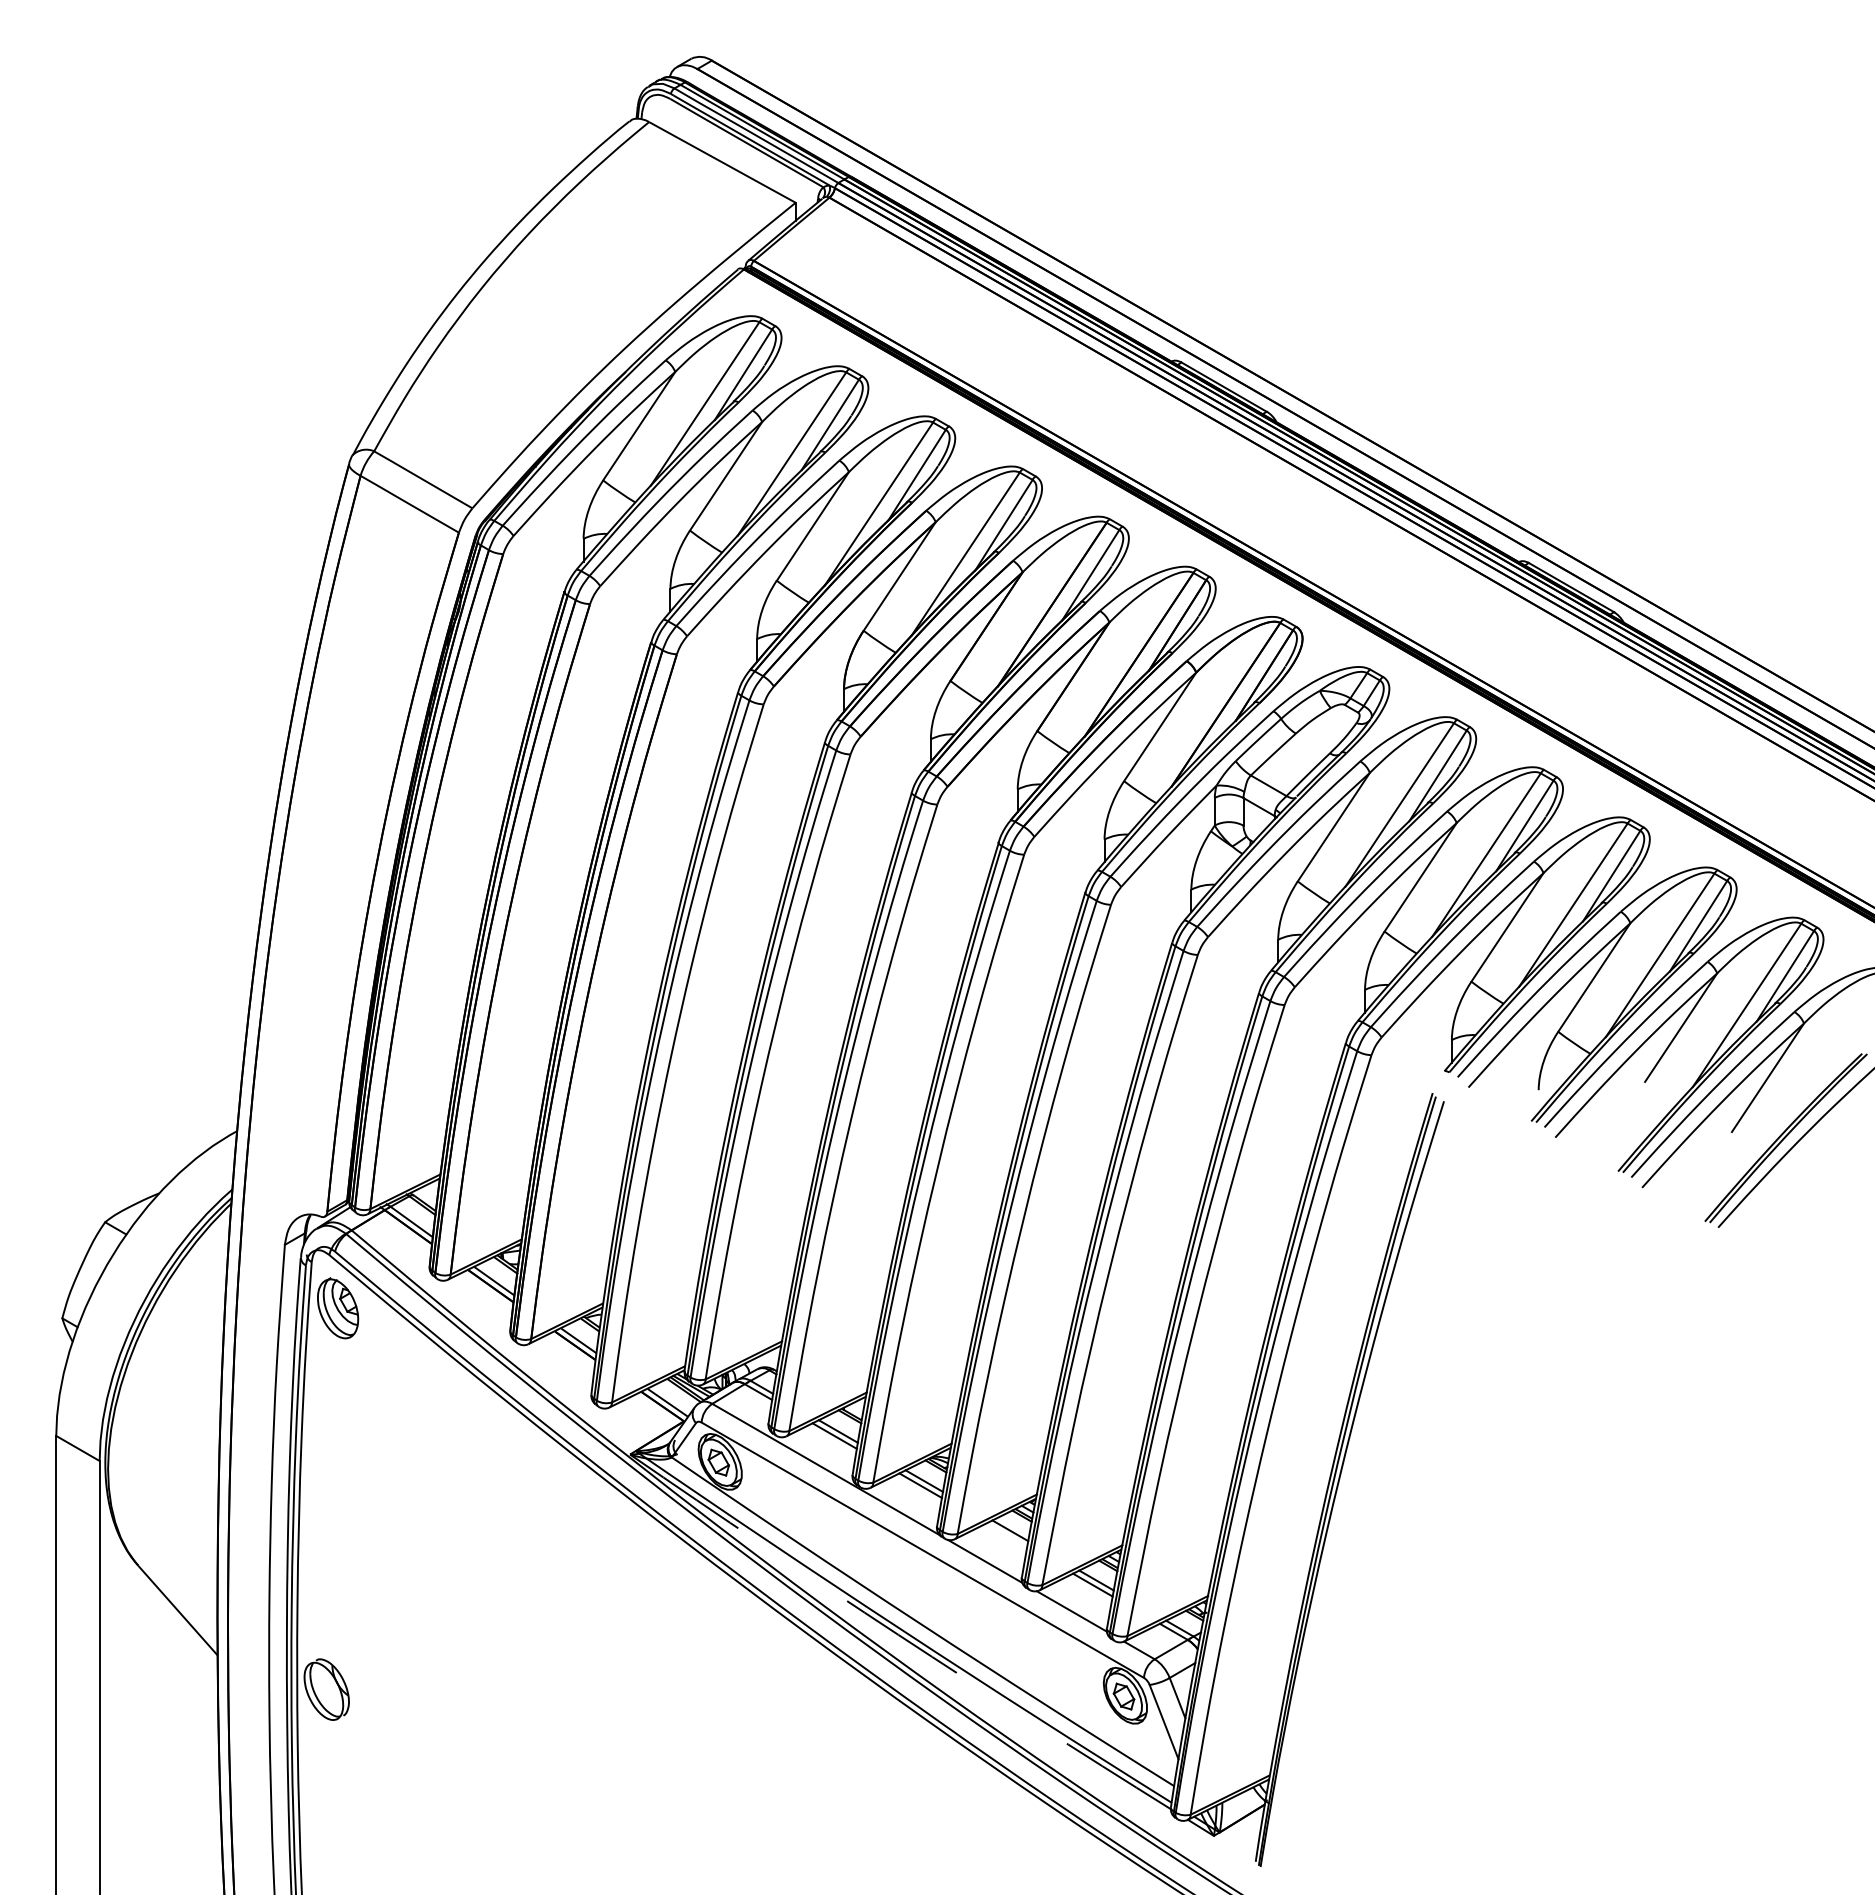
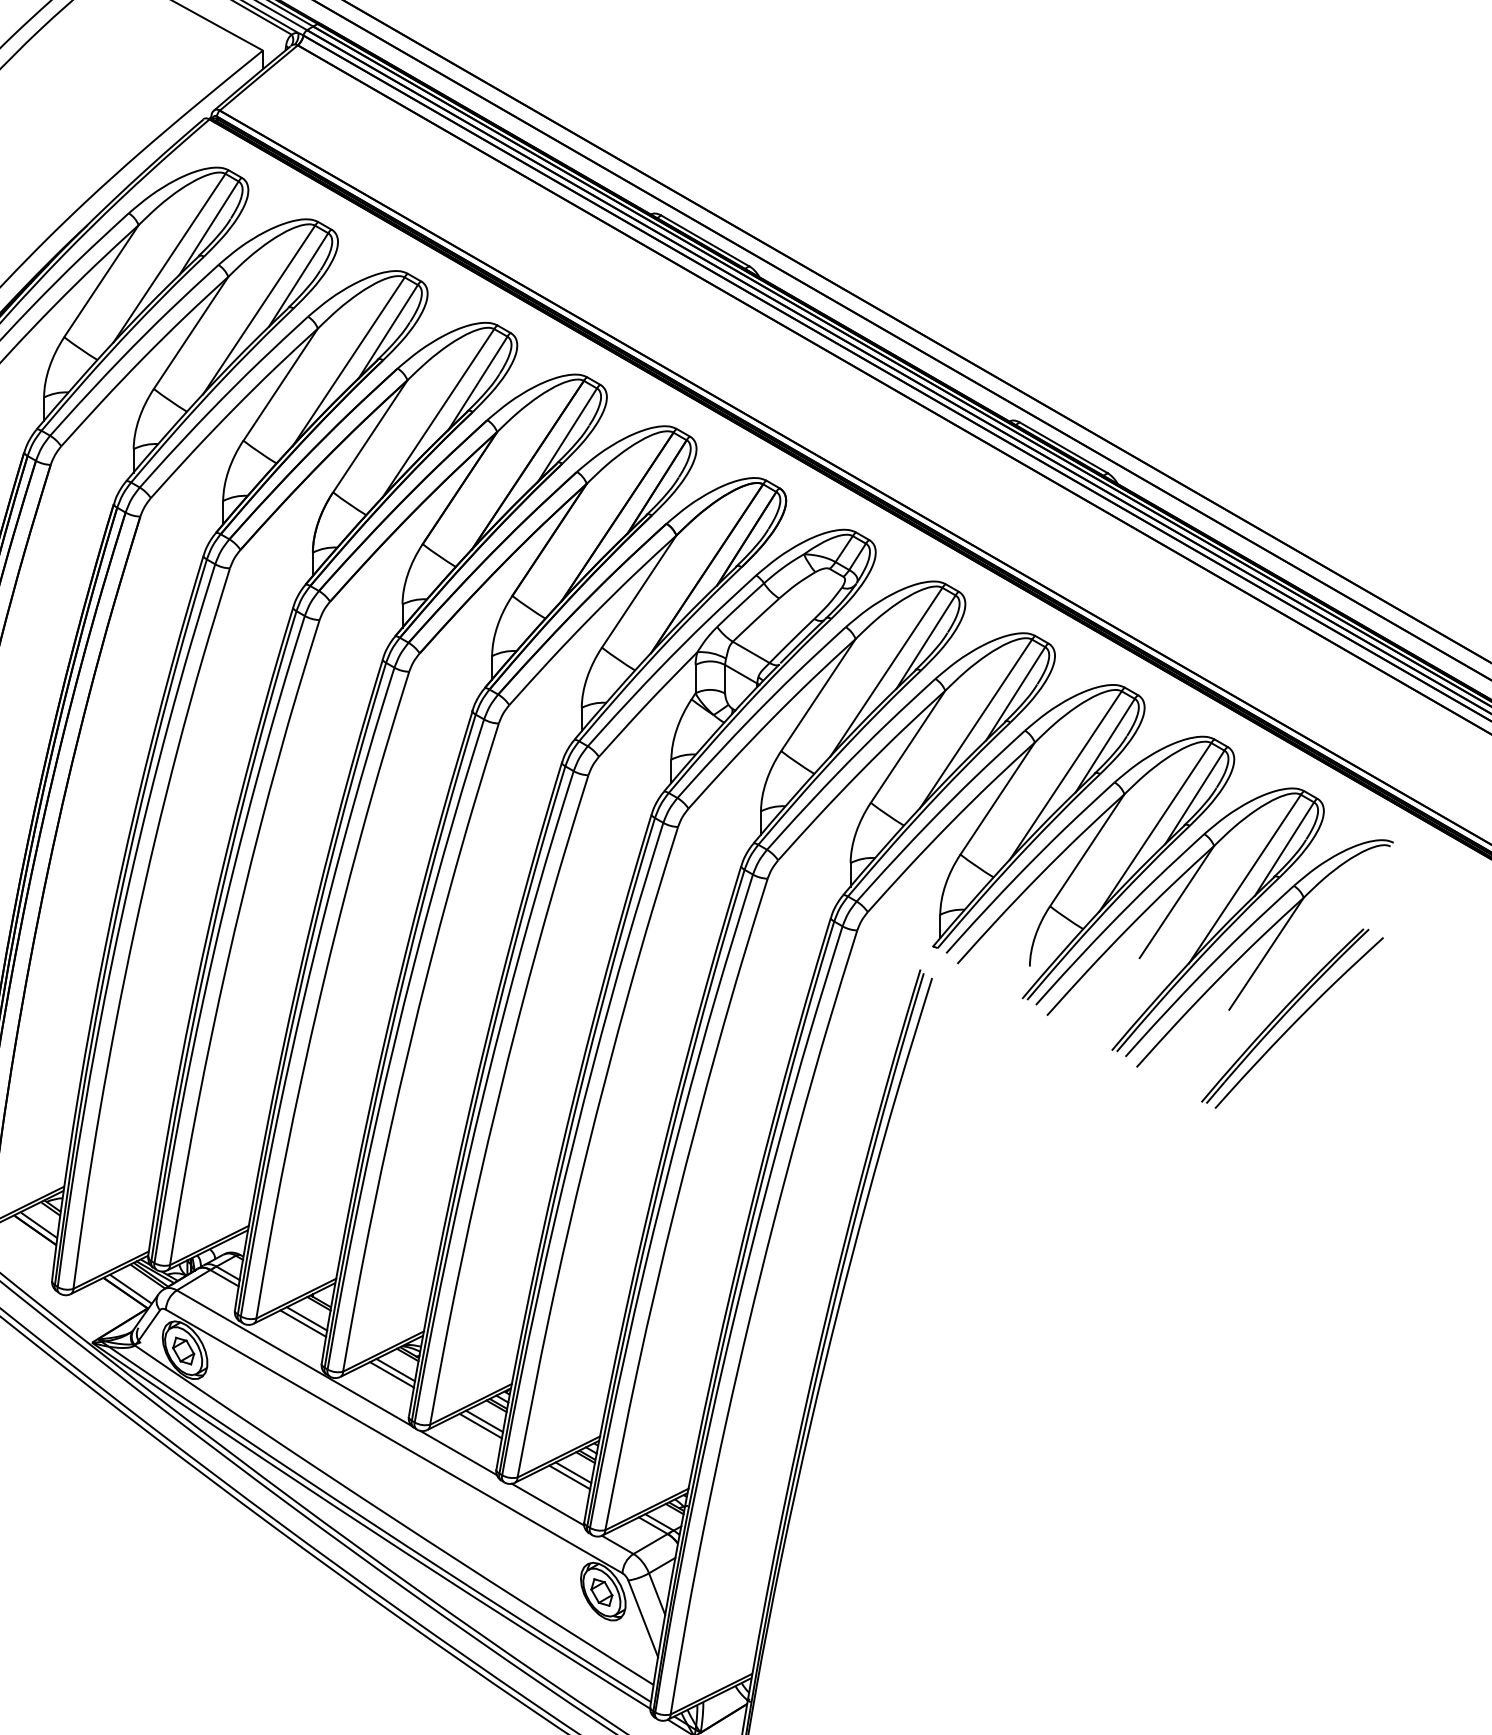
line: (1006, 1535) -> (480, 1426), added
arc: (898, 1634) -> (369, 1528), dashed -> solid

